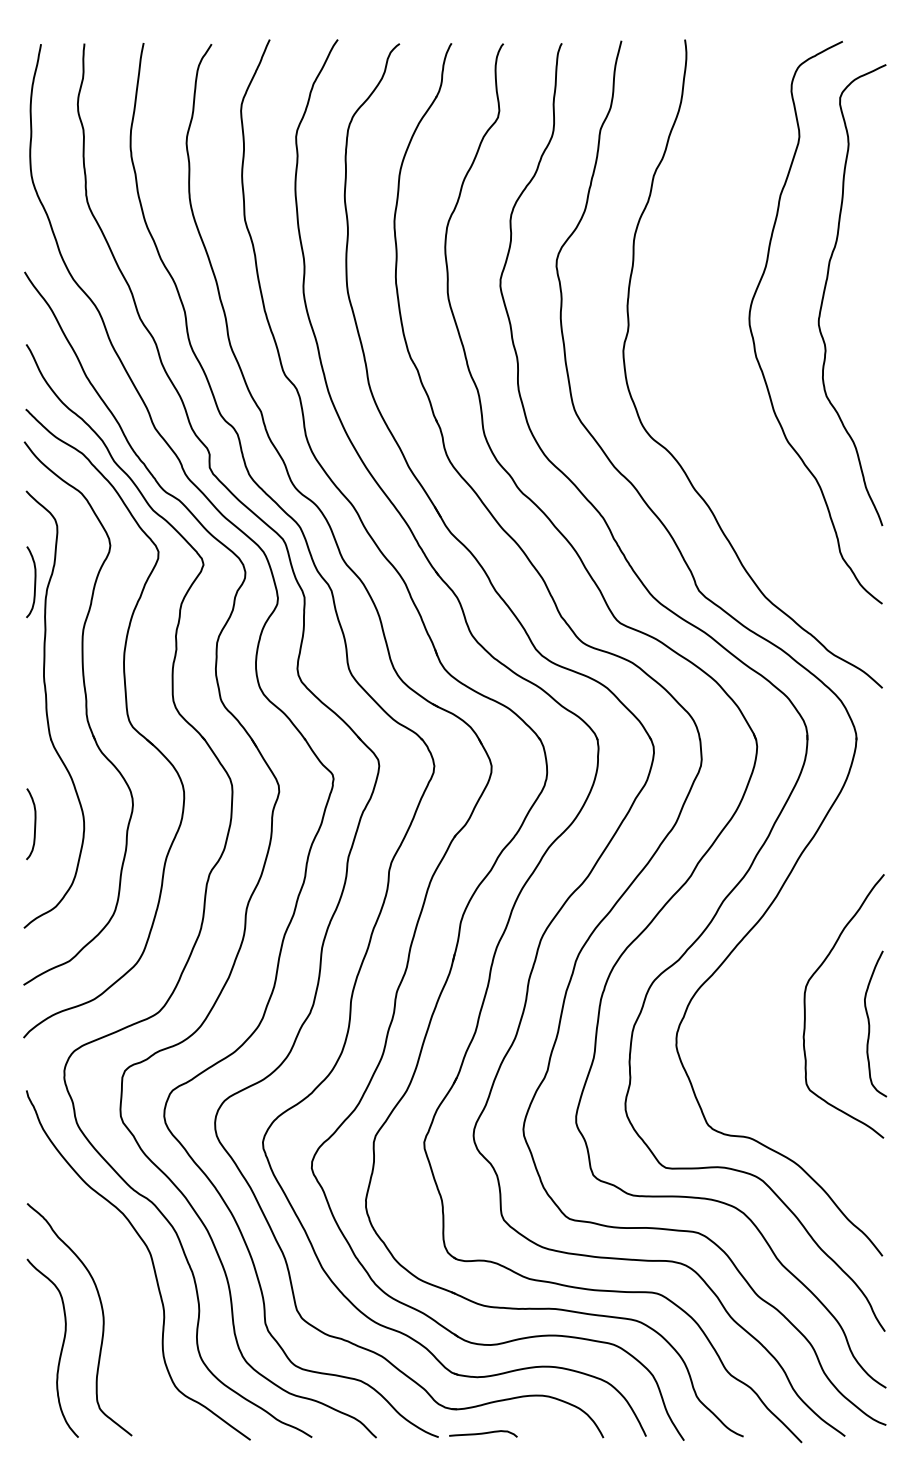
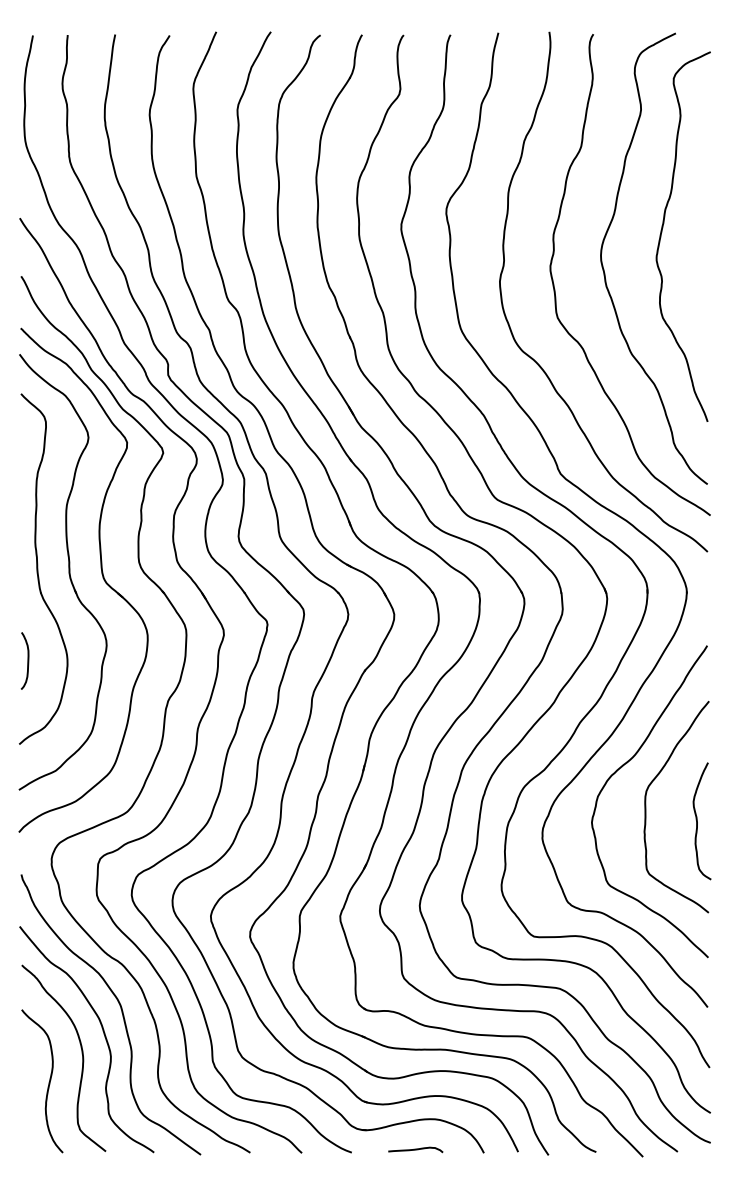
curve: (692, 360) -> (555, 289), added
curve: (34, 582) -> (27, 467), removed
curve: (776, 956) -> (622, 767), added
curve: (129, 1290) -> (103, 1034), added
curve: (483, 1433) -> (415, 1149), moved

